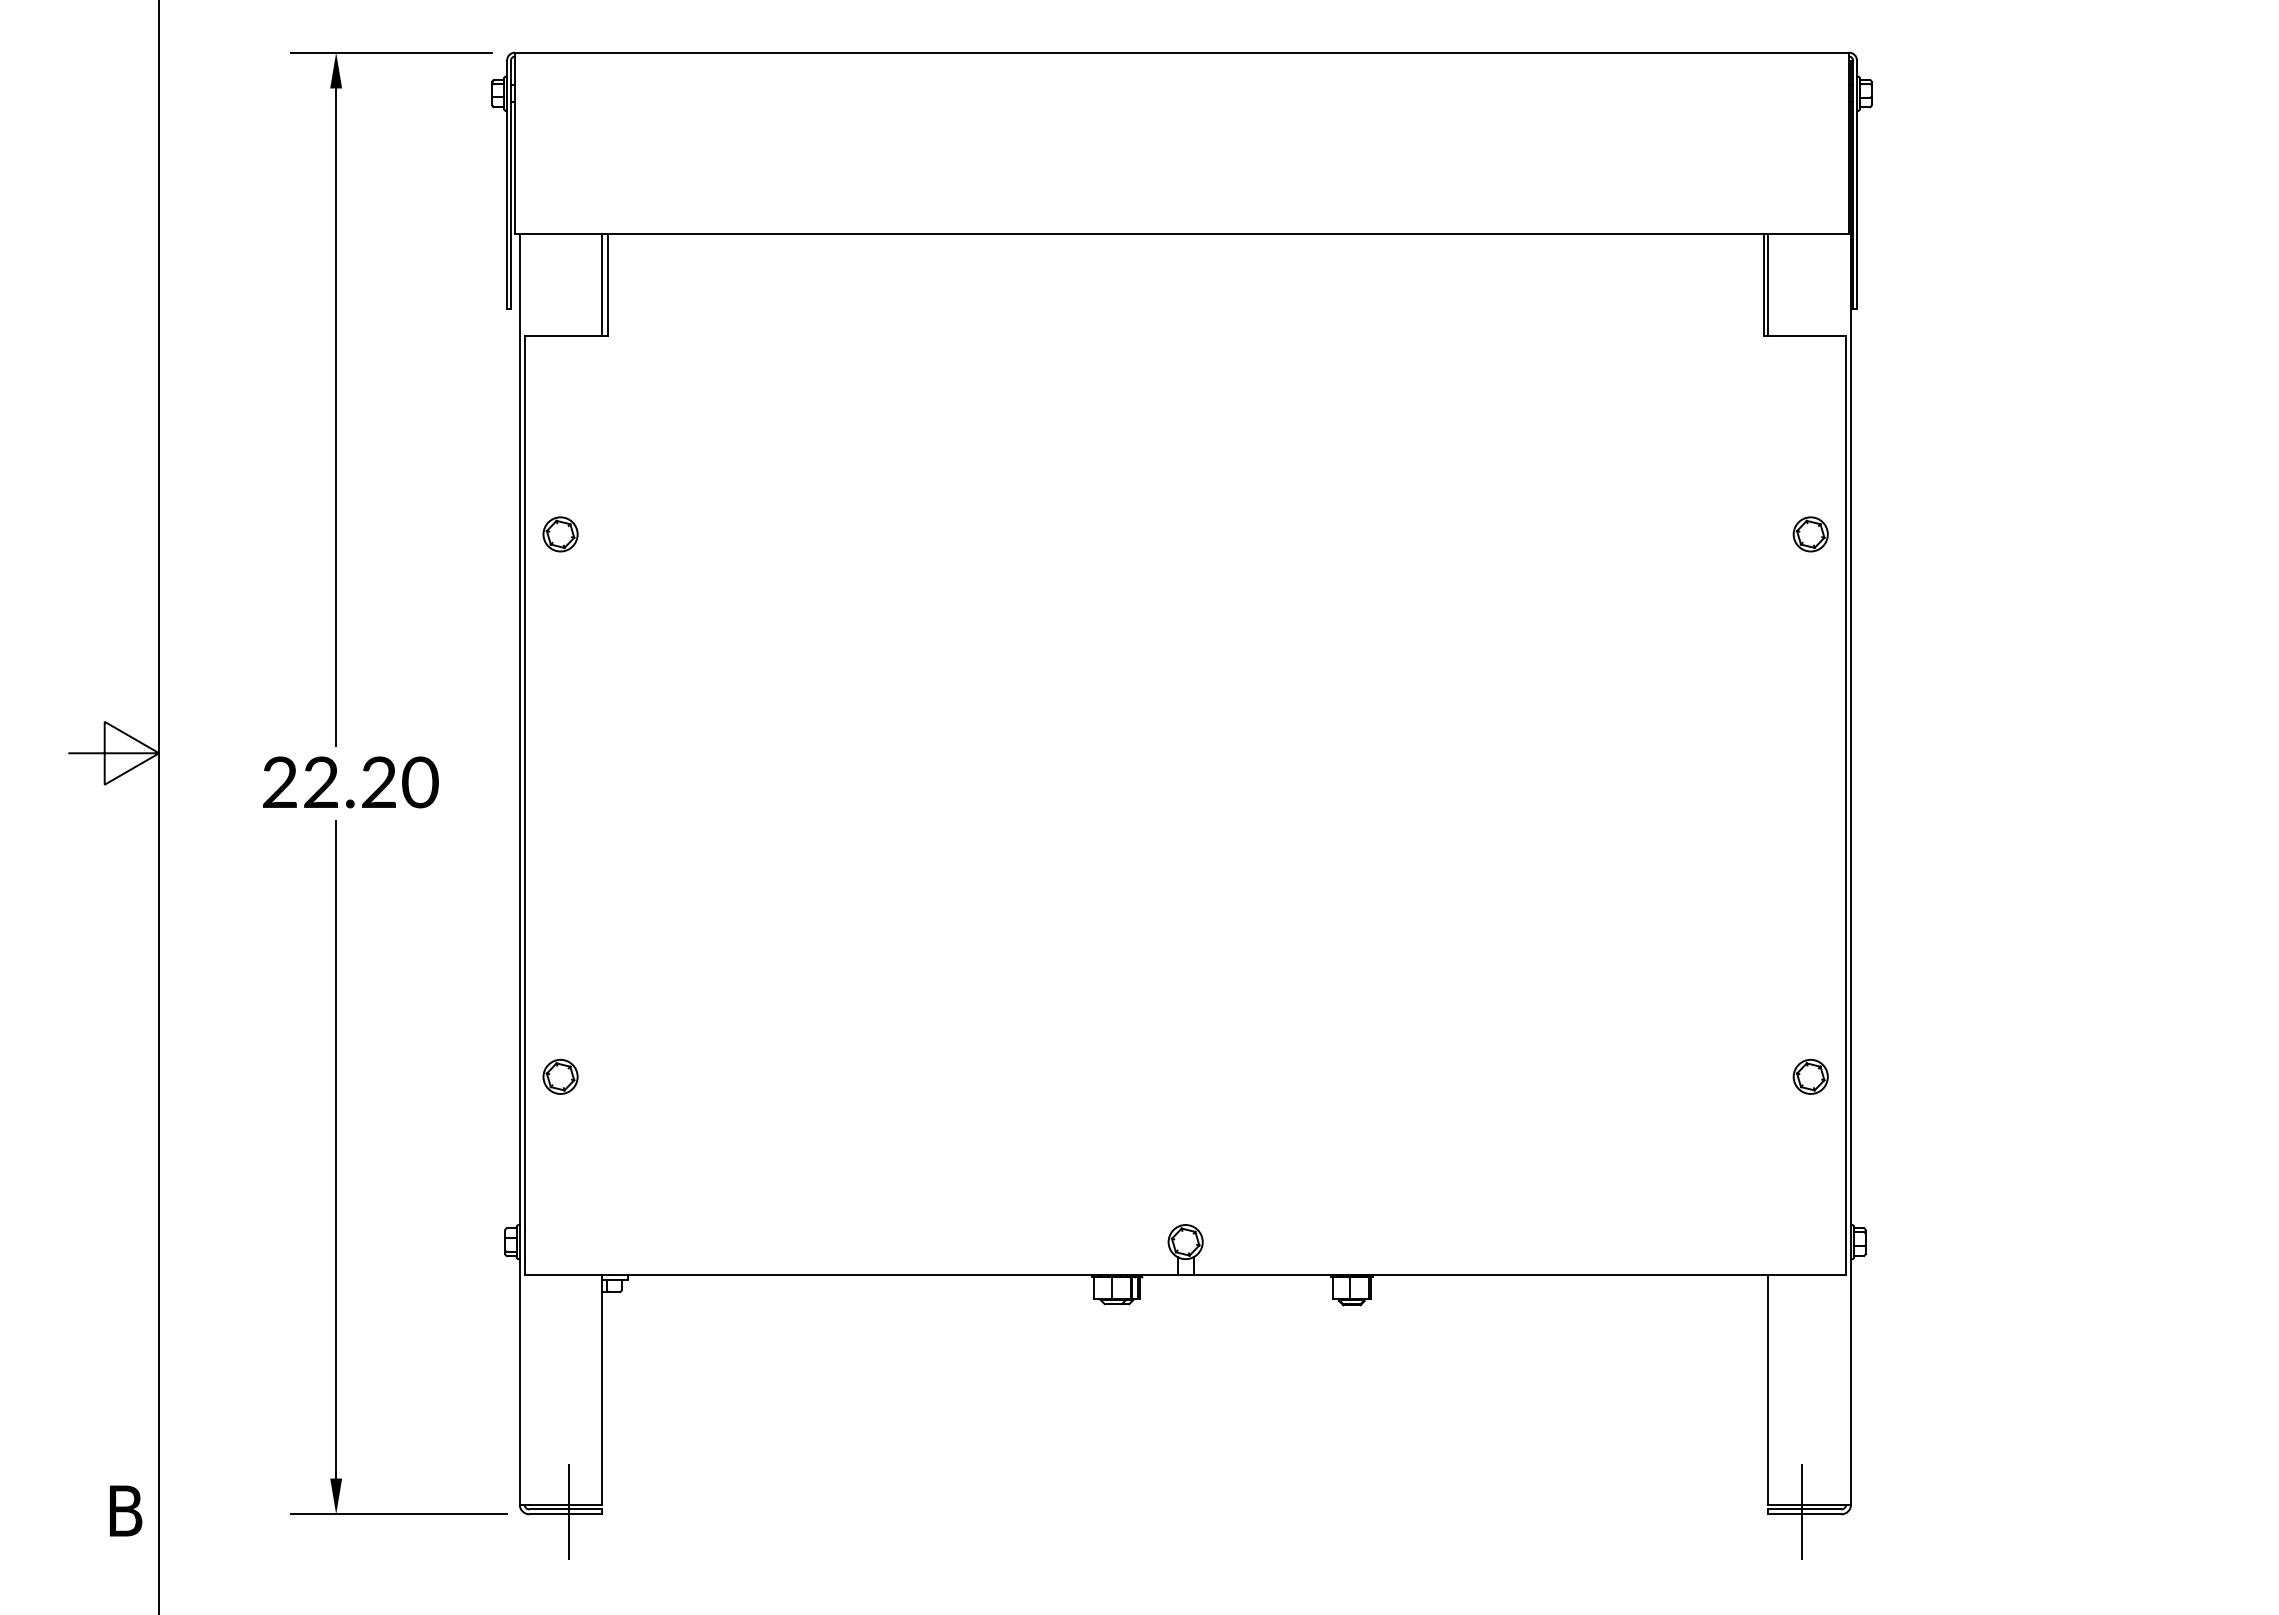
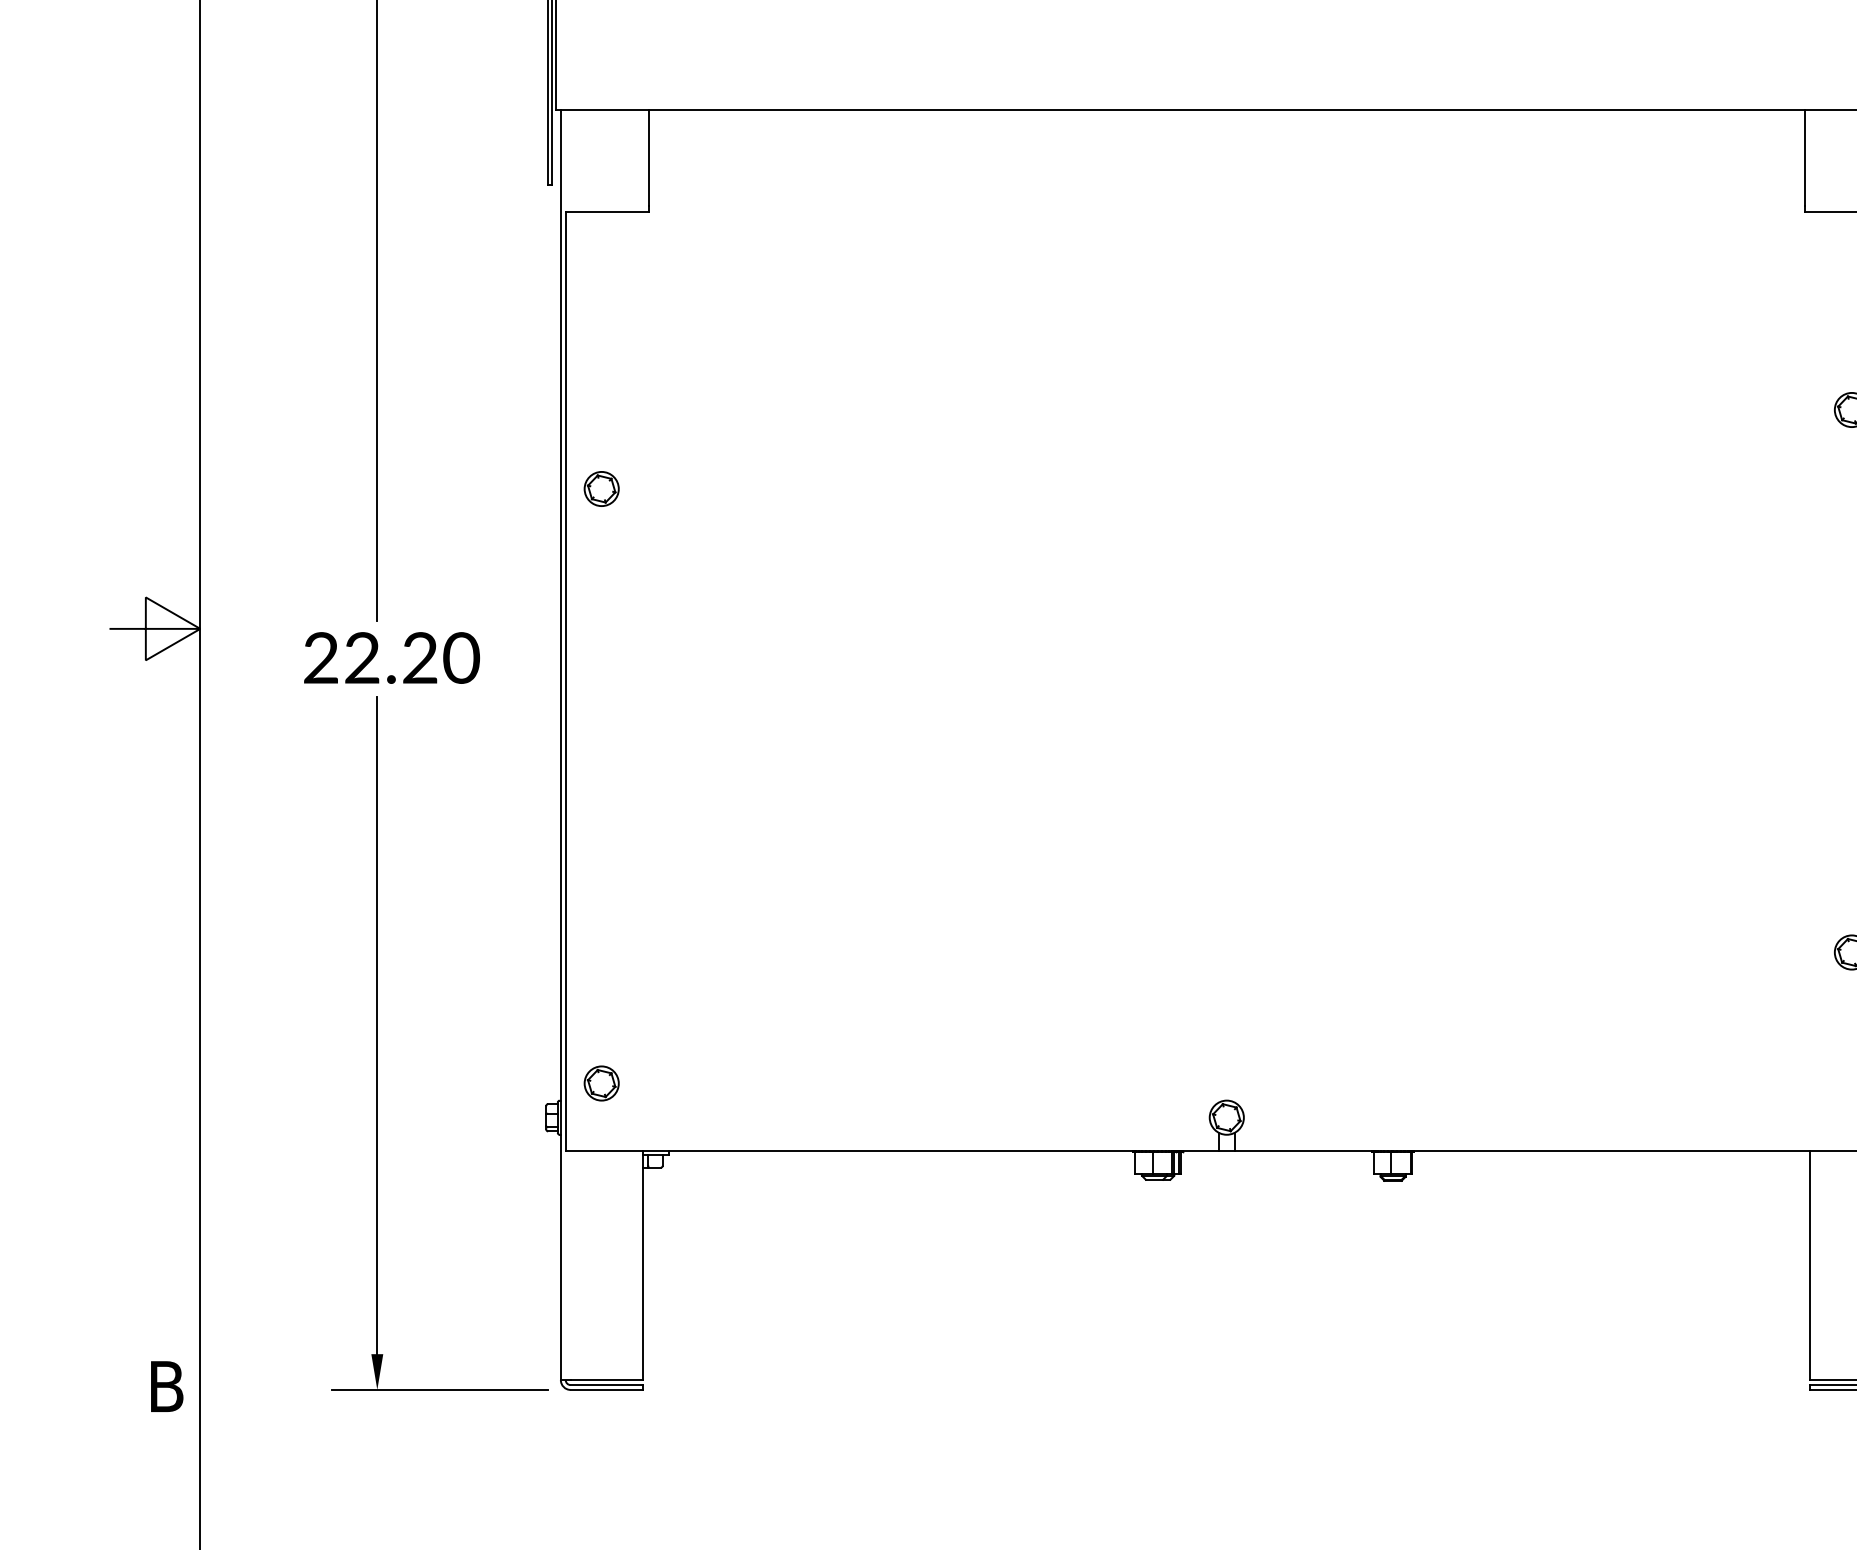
line: (602, 285) -> (643, 161), removed
line: (1768, 285) -> (1809, 161), removed
part: (560, 534) -> (601, 489), moved
part: (560, 1076) -> (601, 1083), moved
line: (569, 1511) -> (610, 1387), removed
line: (1801, 1511) -> (1842, 1387), removed

